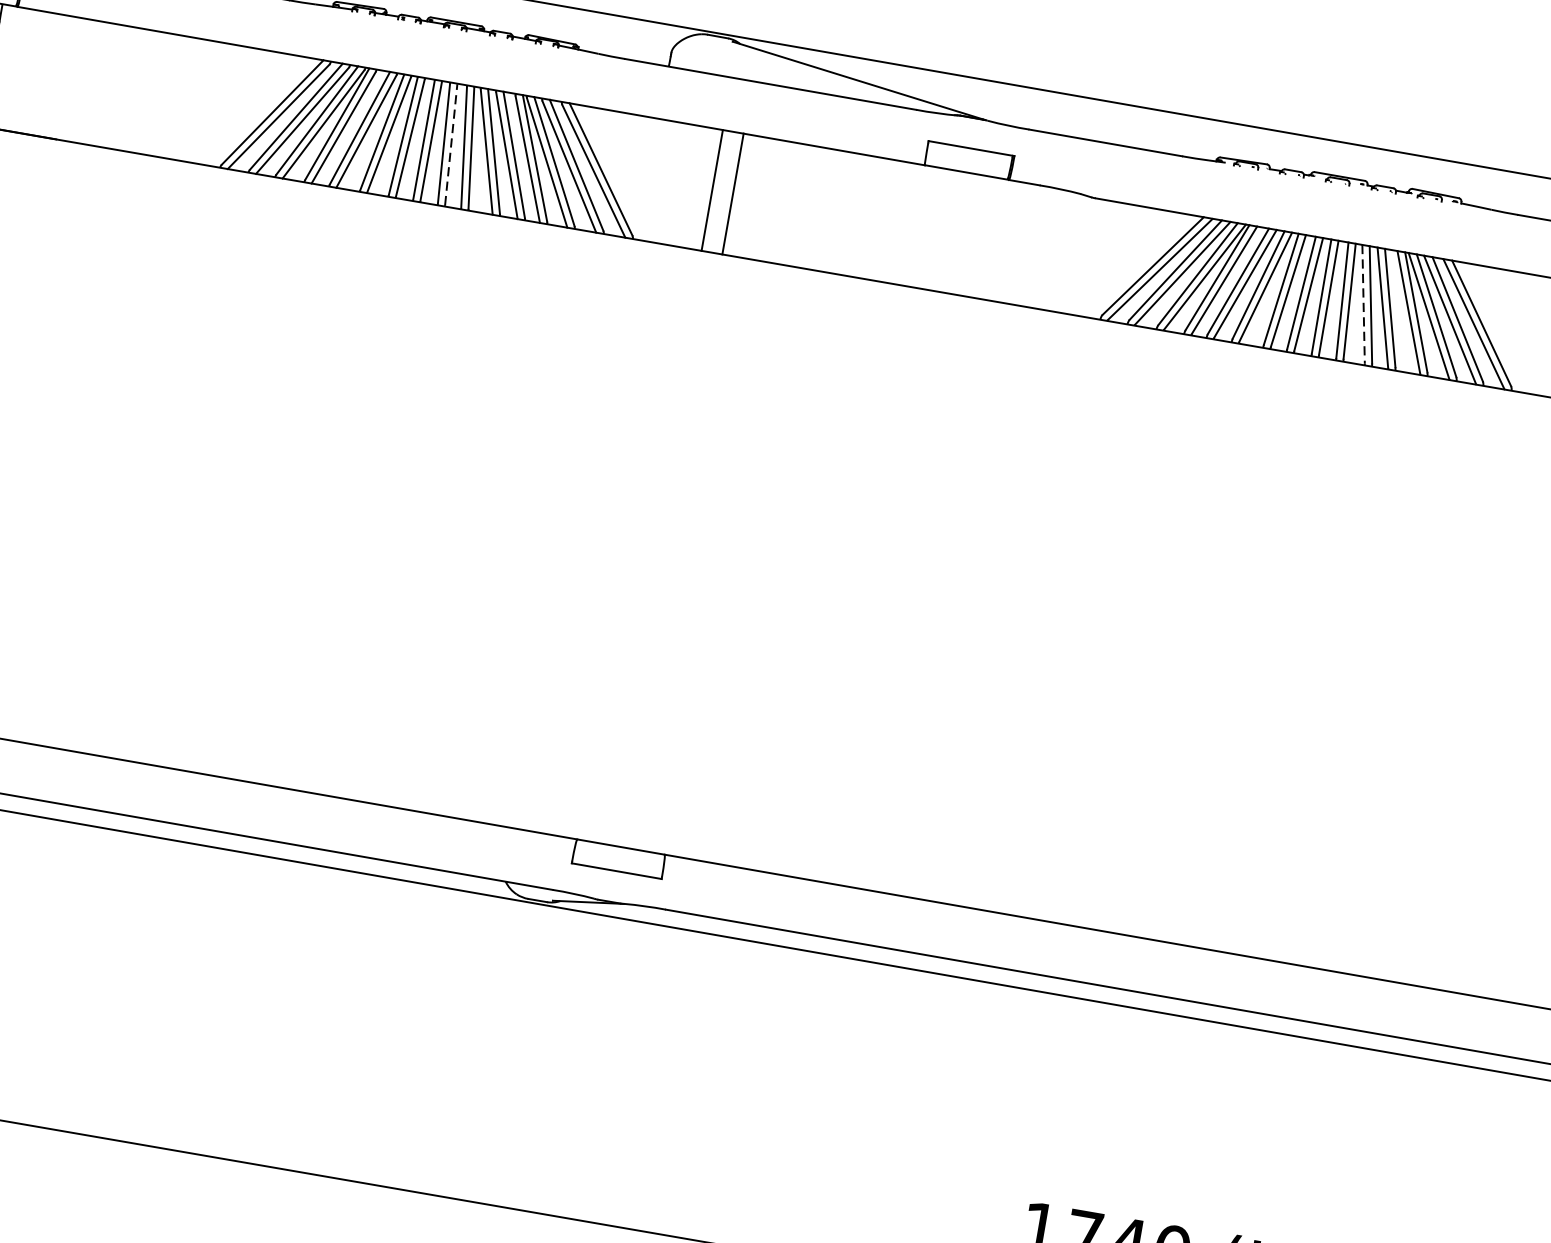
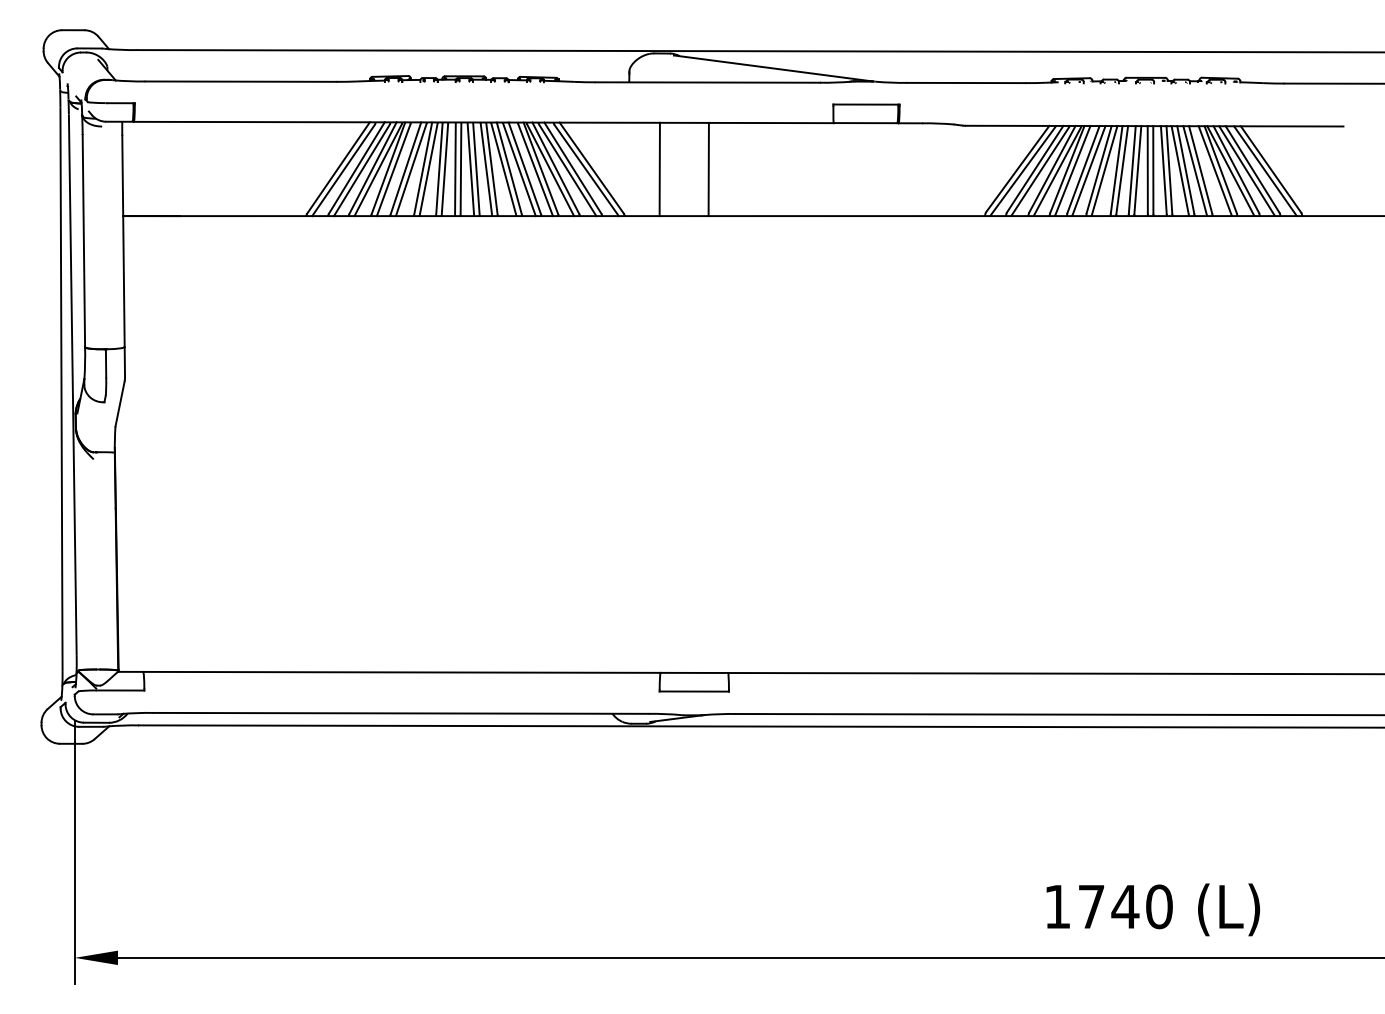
line: (451, 144) -> (476, 168), dashed -> solid
line: (711, 190) -> (708, 169), moved
line: (732, 194) -> (659, 169), moved
line: (1363, 304) -> (1180, 170), dashed -> solid

